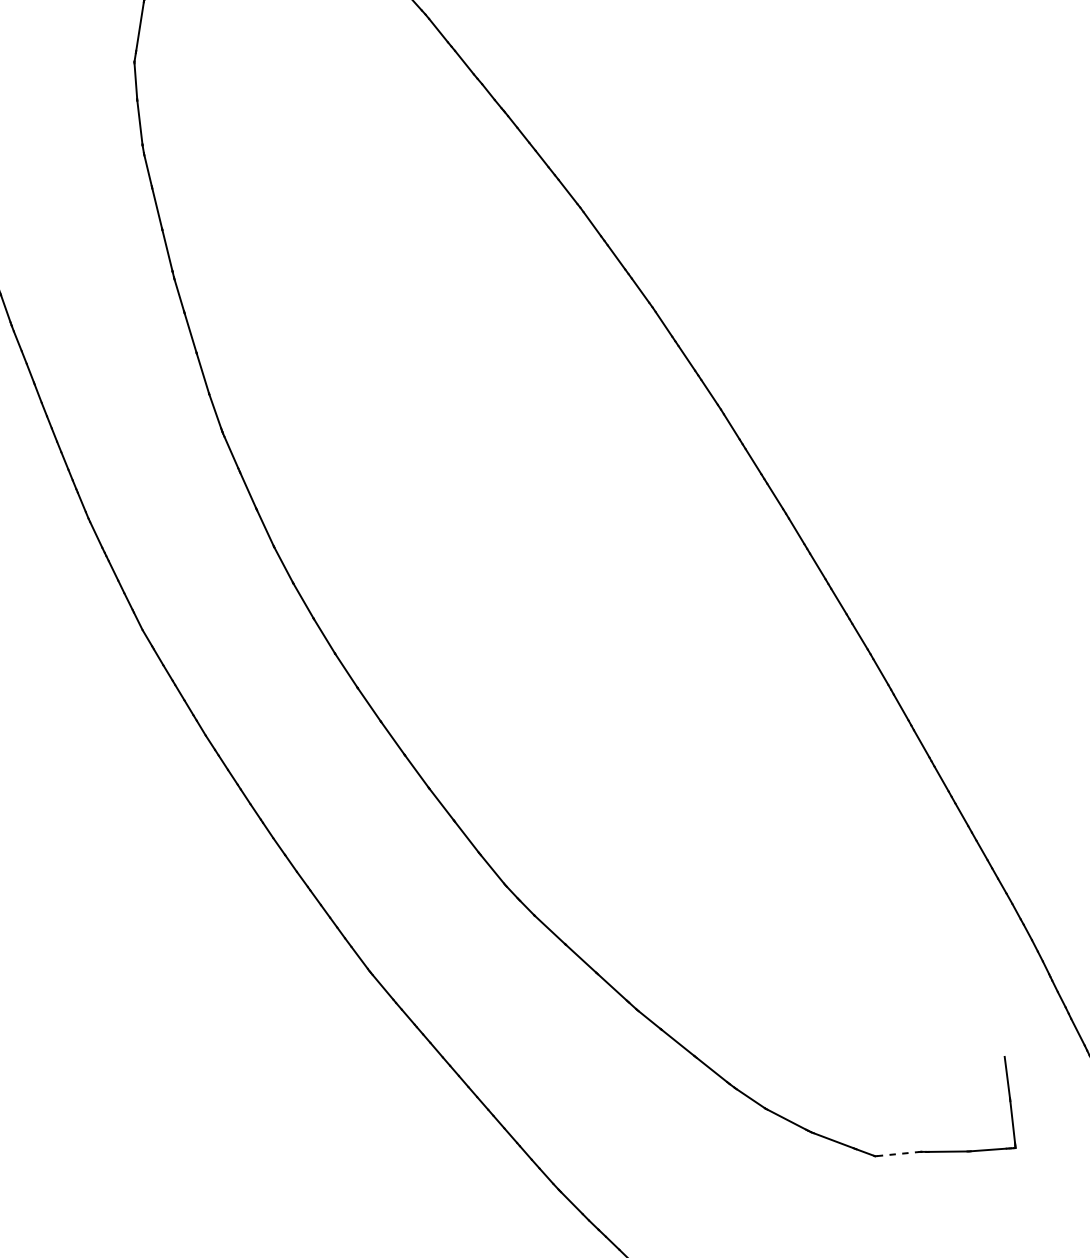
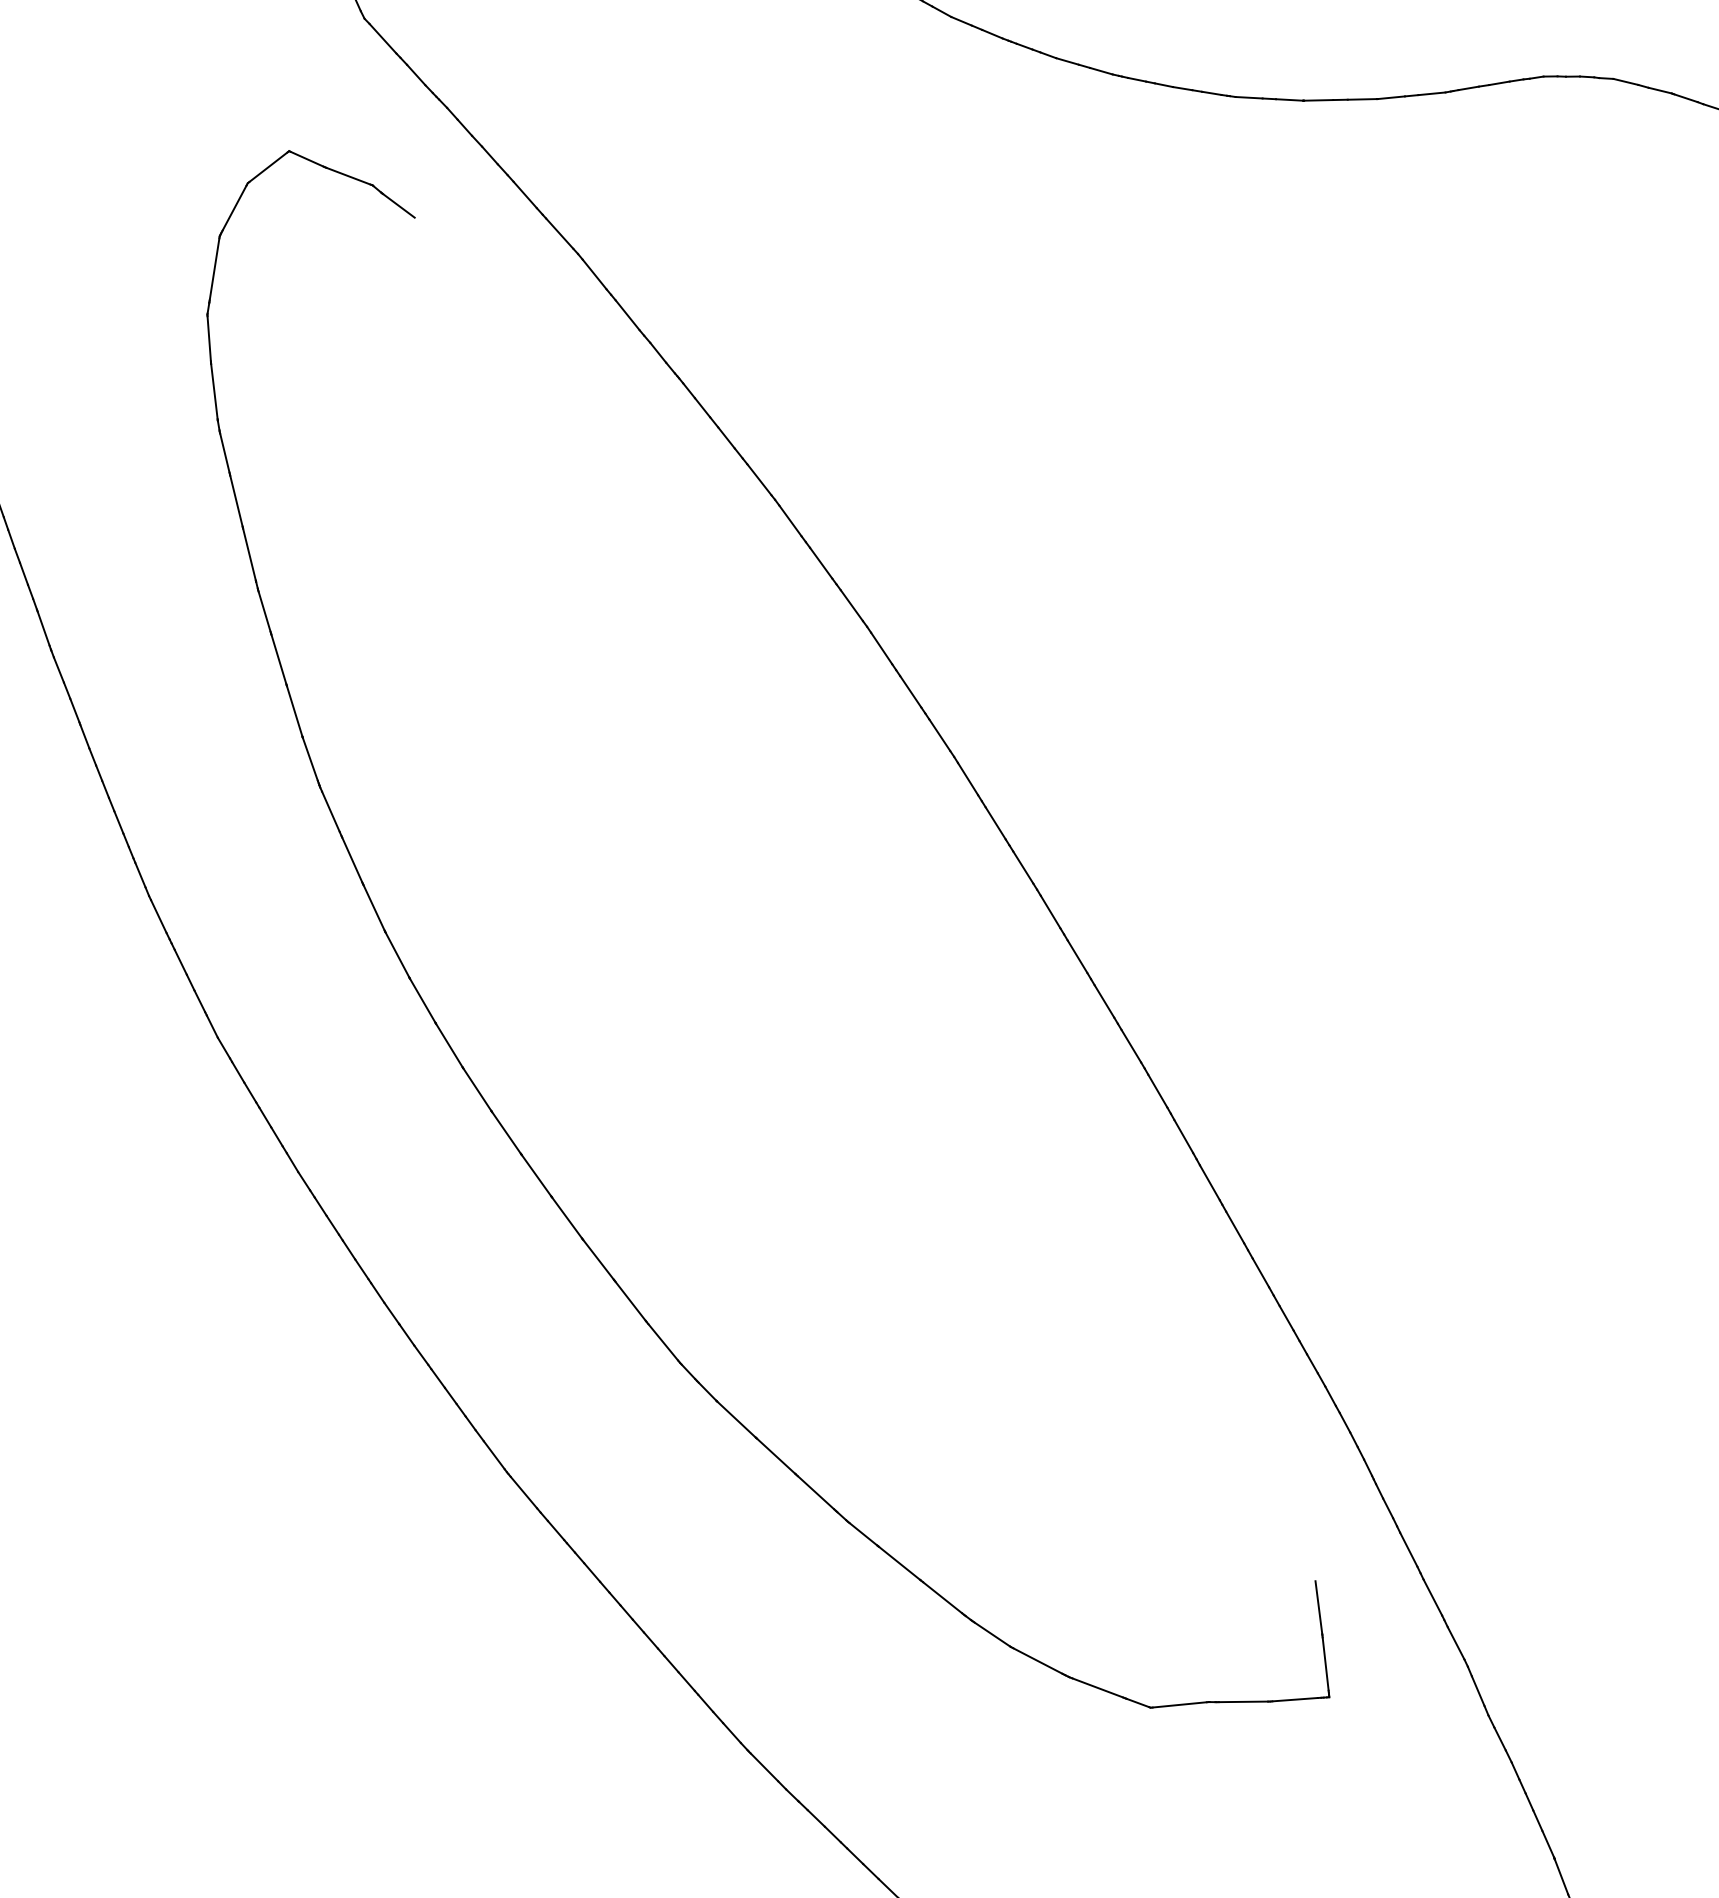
line: (898, 1153) -> (1180, 1704), dashed -> solid

